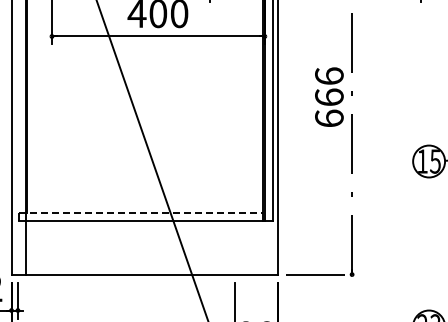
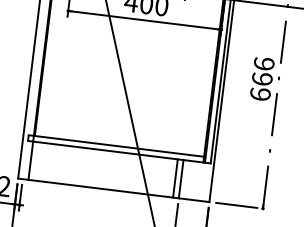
line: (140, 213) -> (116, 146), dashed -> solid
line: (227, 247) -> (175, 178), added
line: (235, 247) -> (181, 178), added

